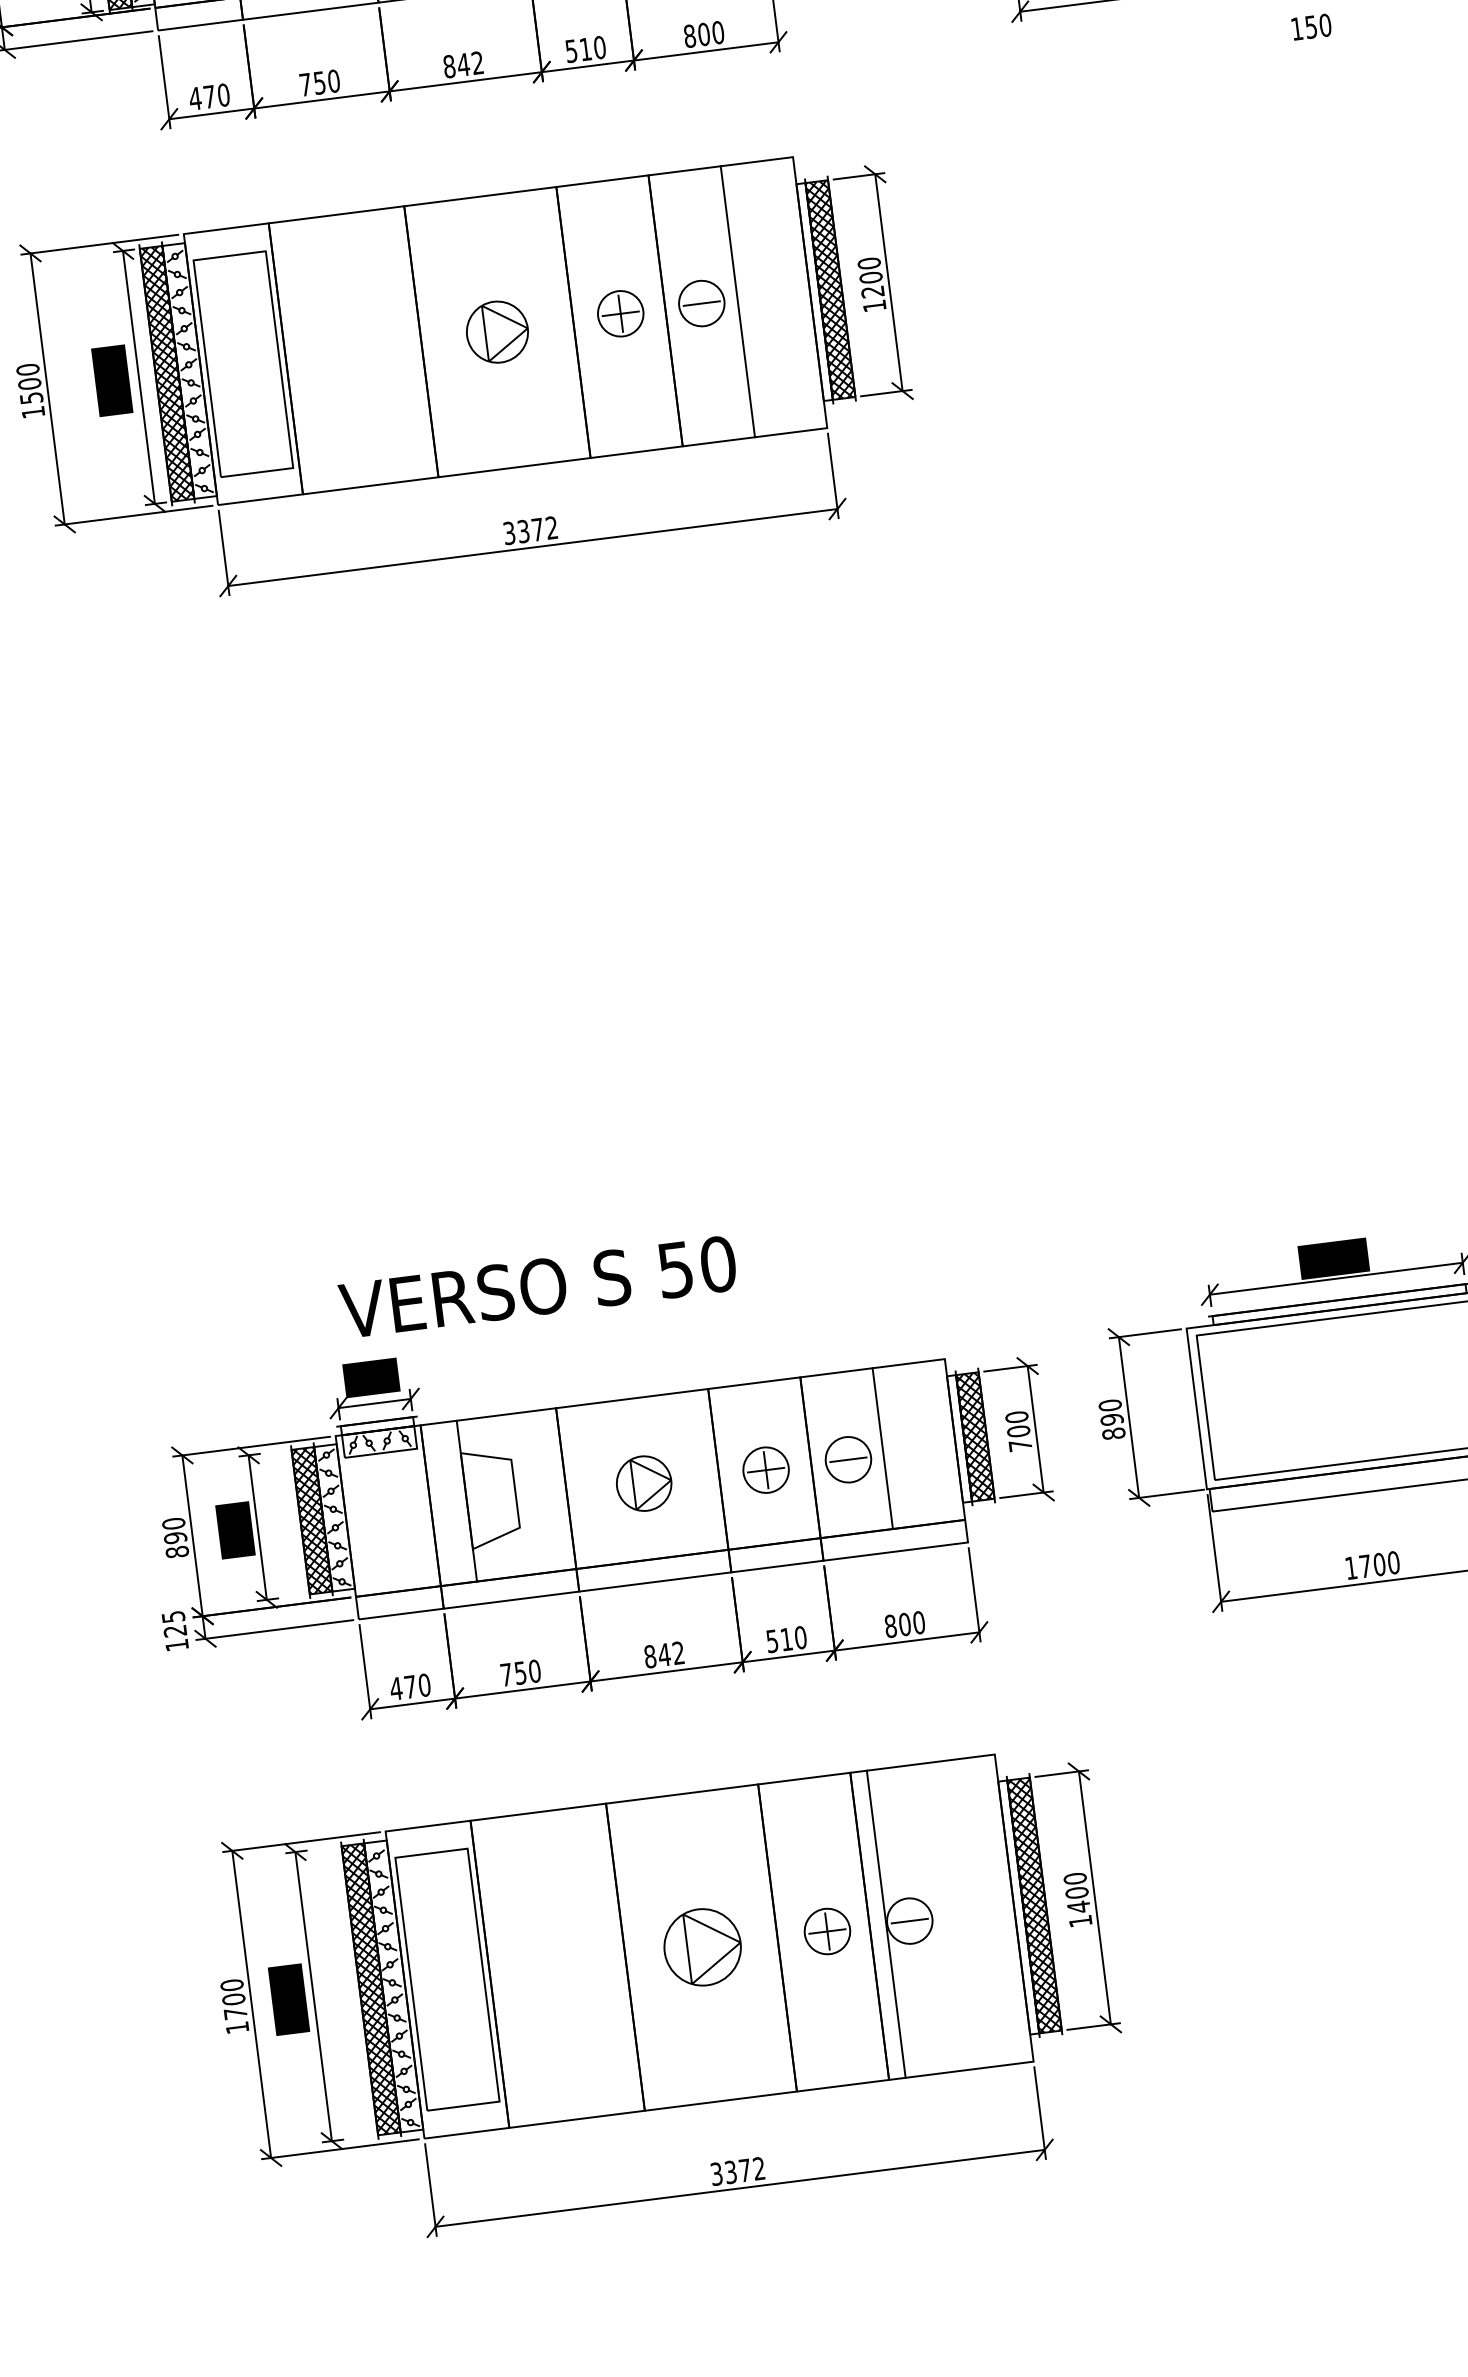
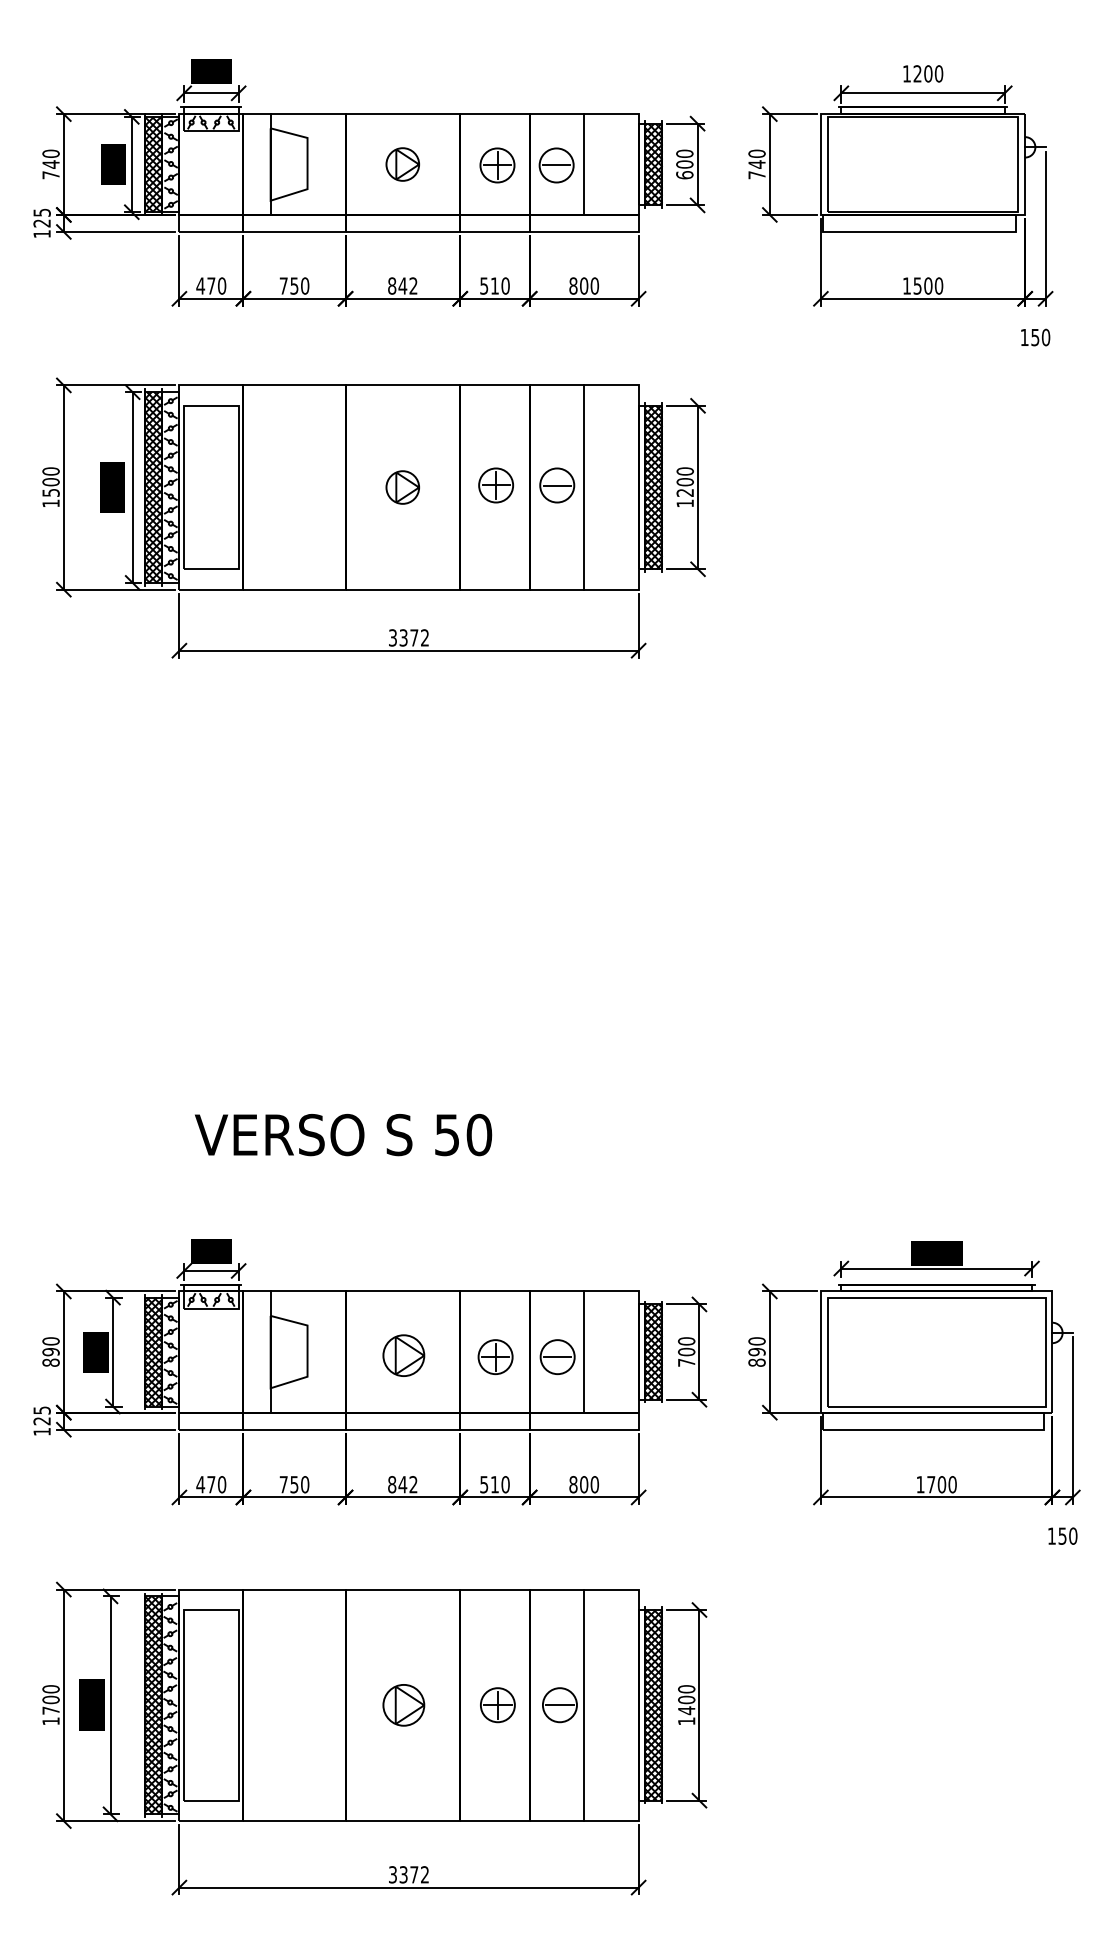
part: (496, 332) -> (402, 487), size x0.71
text: (538, 1287) -> (343, 1135), moved
line: (886, 1924) -> (584, 1705), moved
part: (702, 1947) -> (403, 1705), size x0.71

